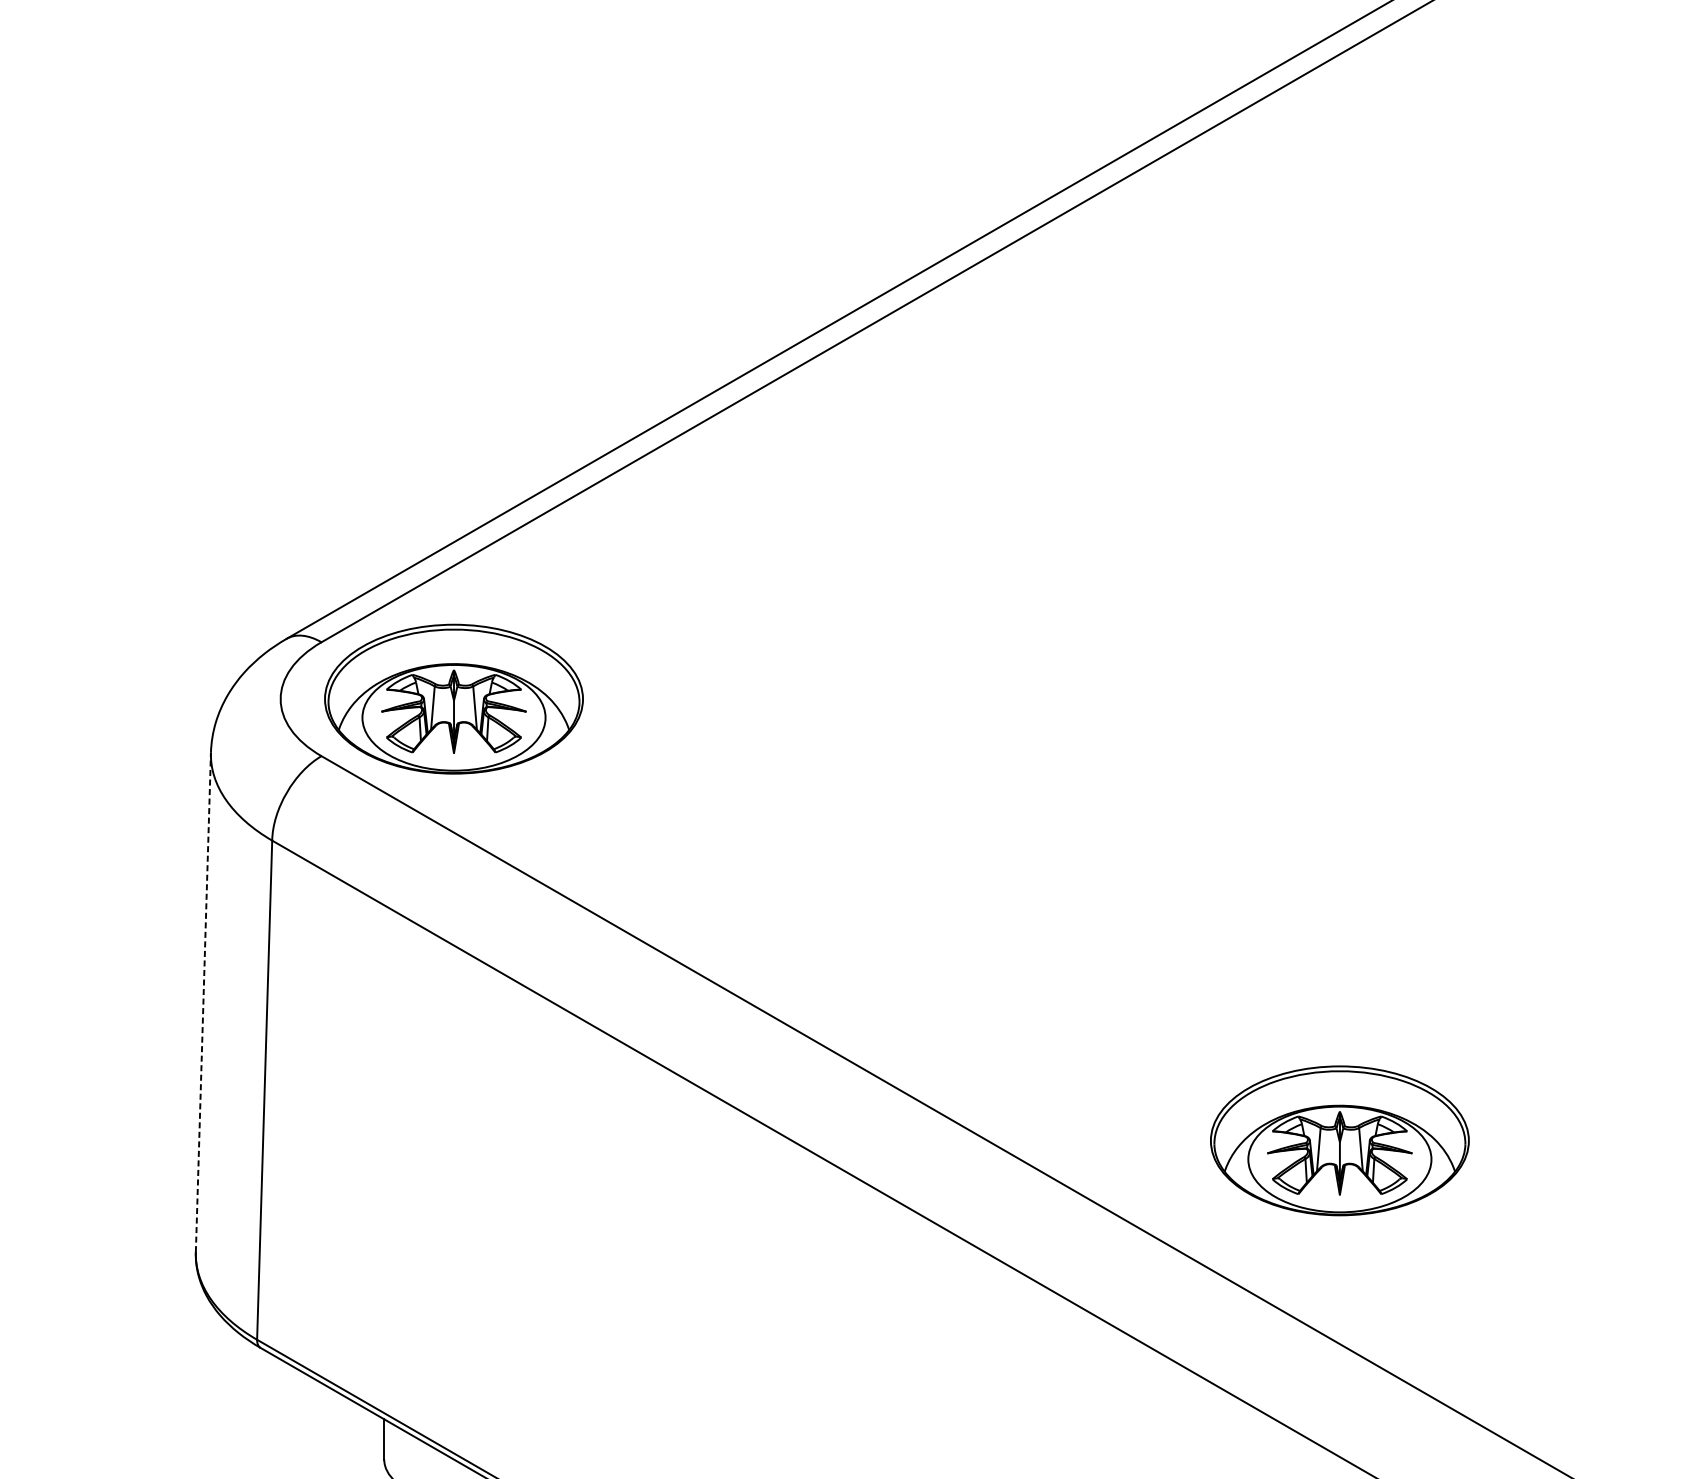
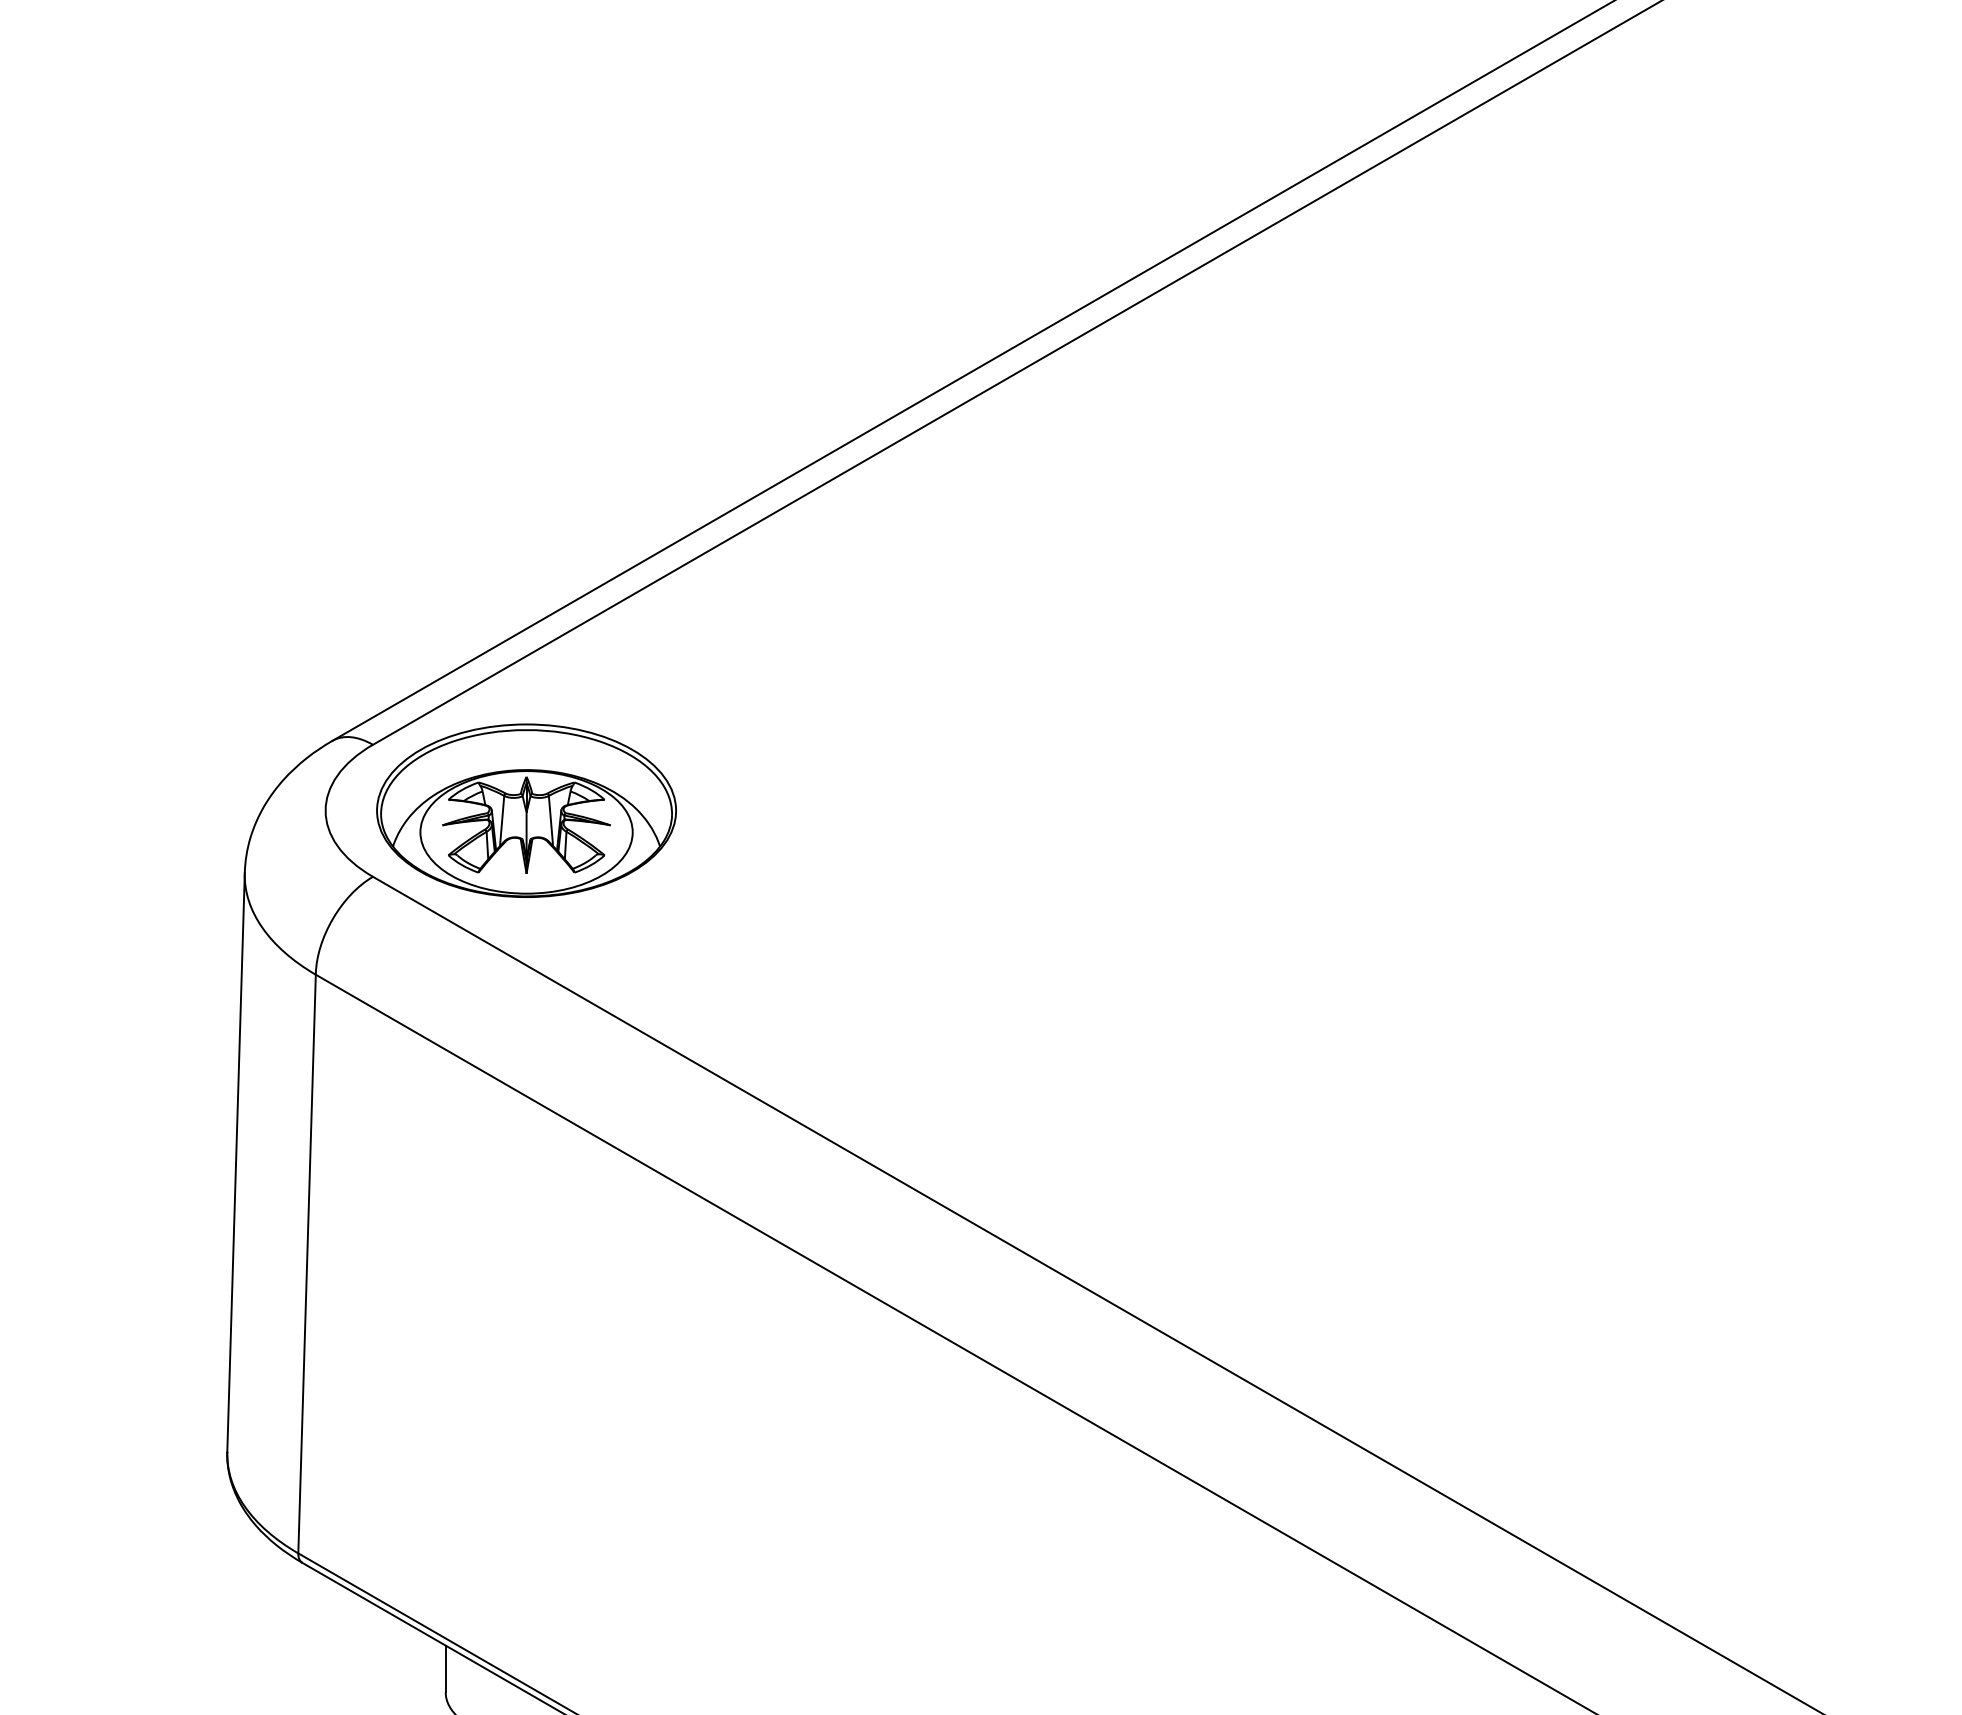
line: (203, 1002) -> (236, 1162), dashed -> solid
part: (1339, 1140) -> (1553, 1322), removed

